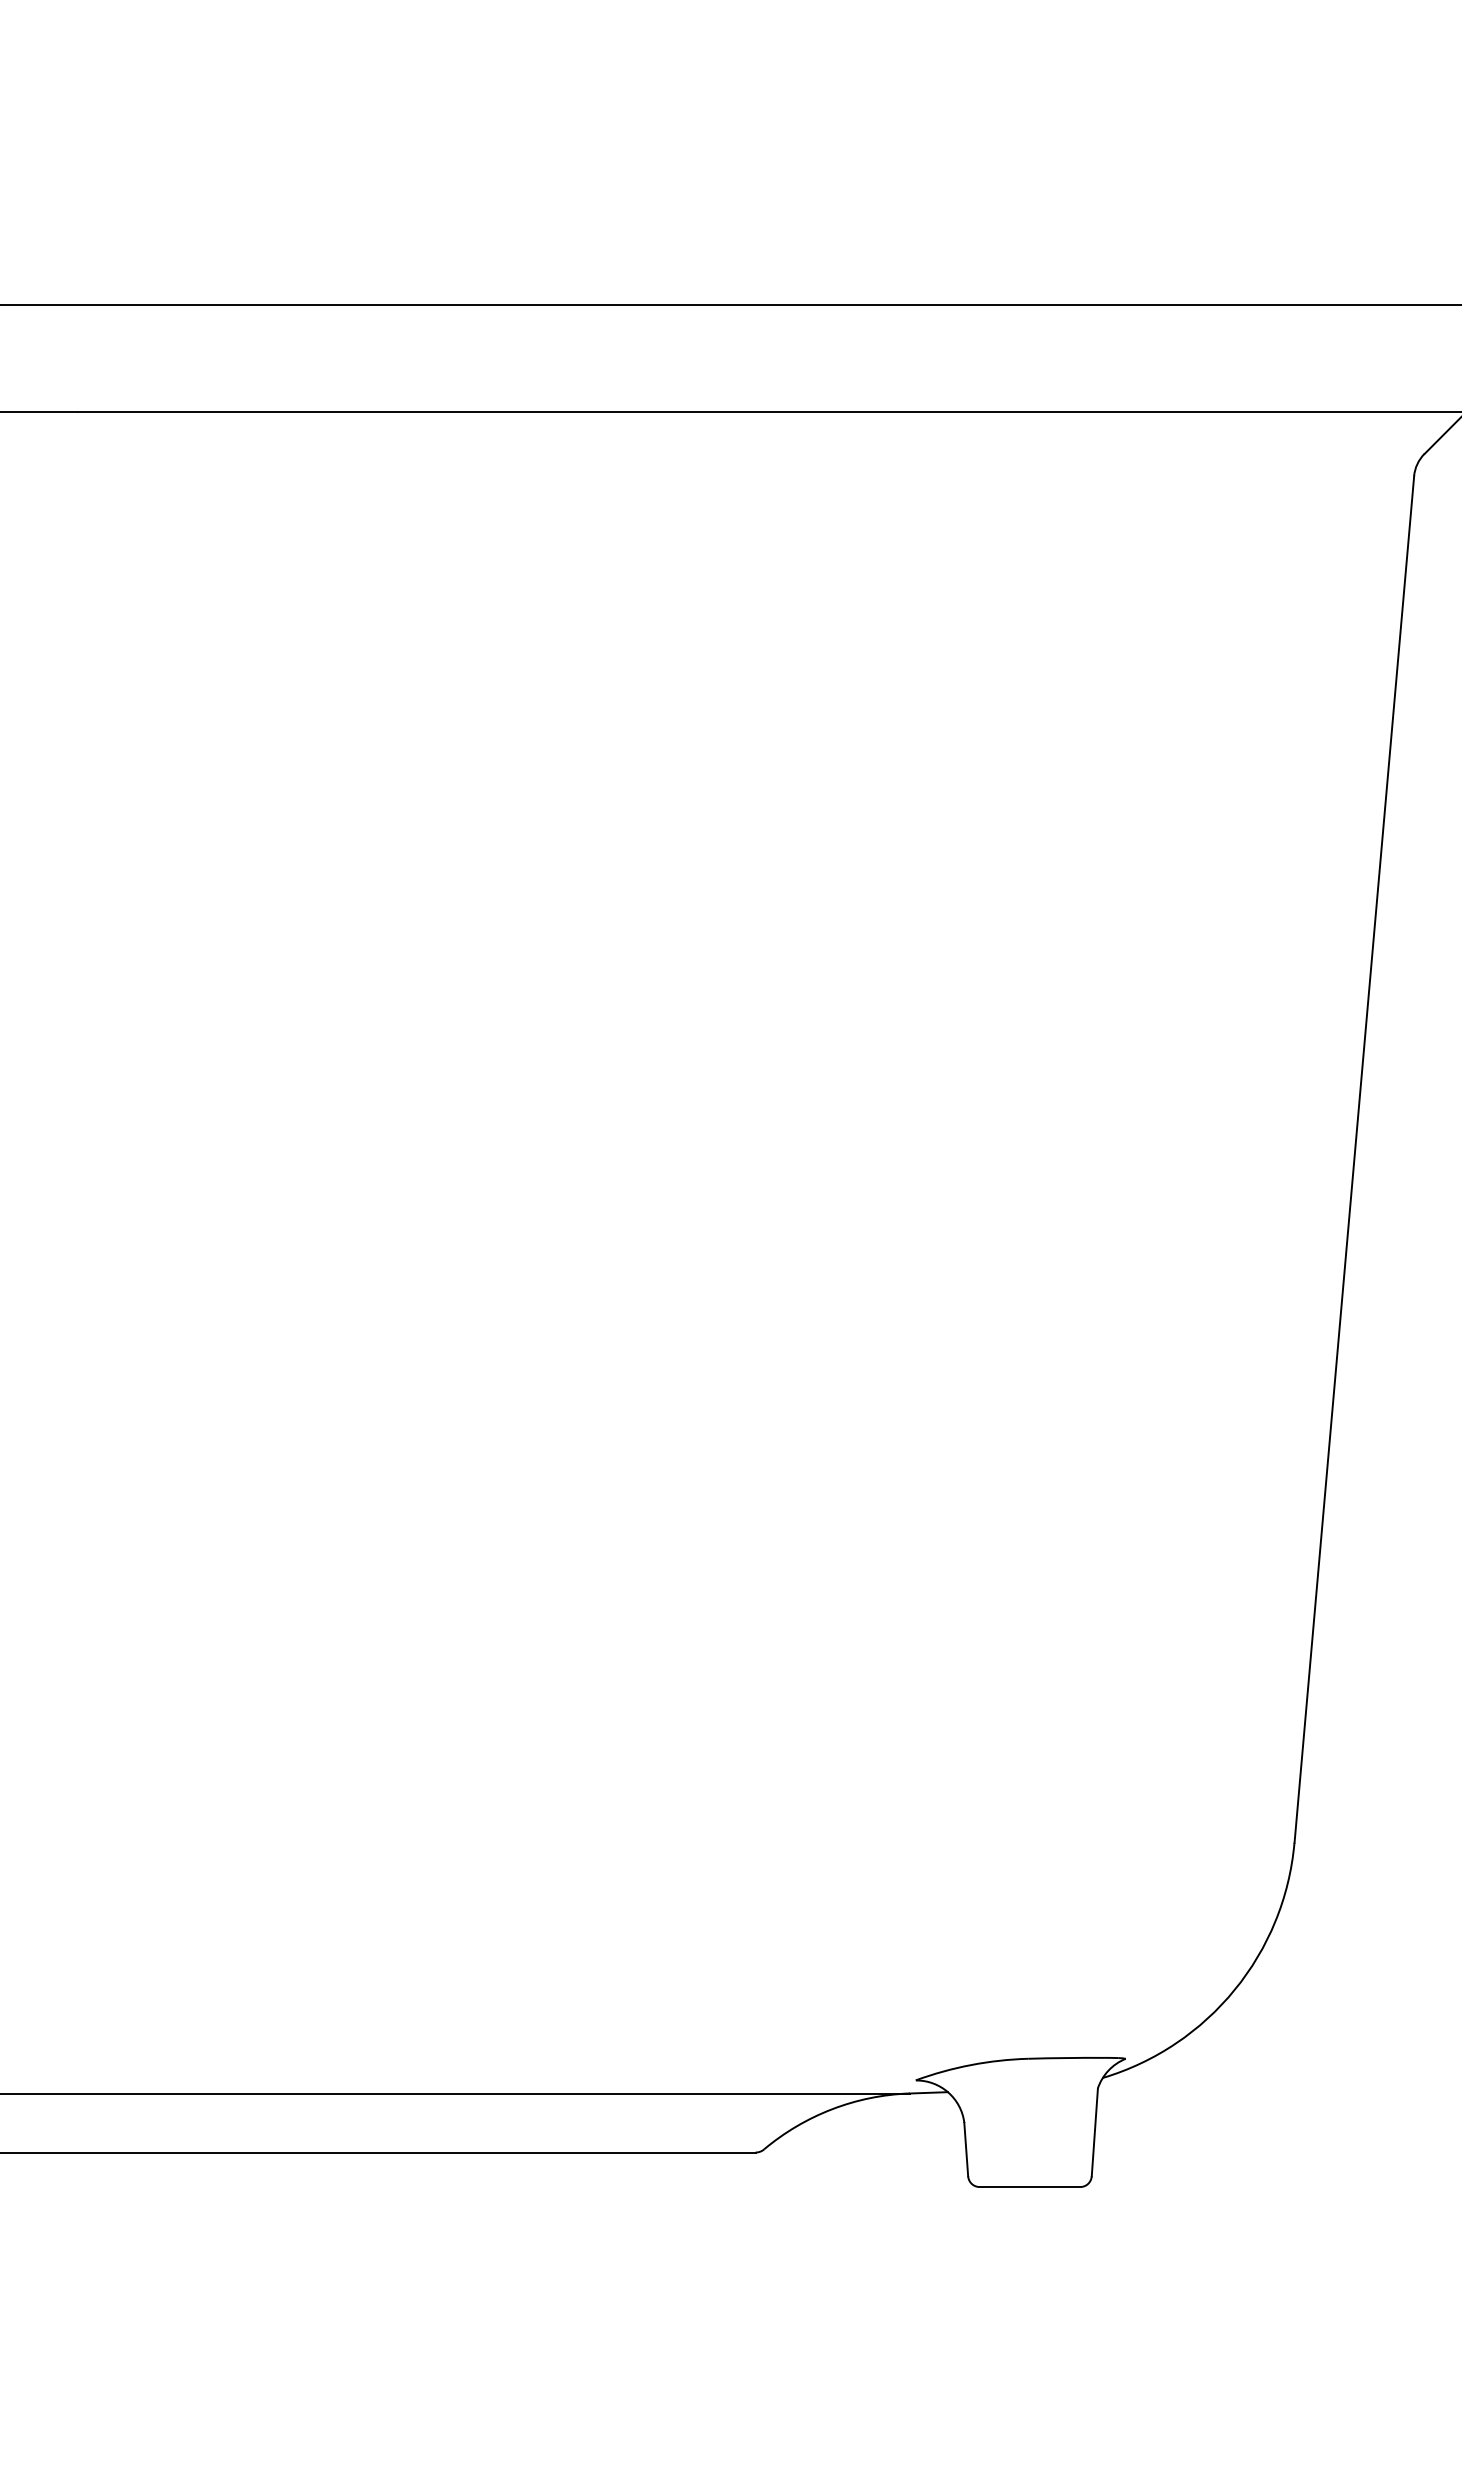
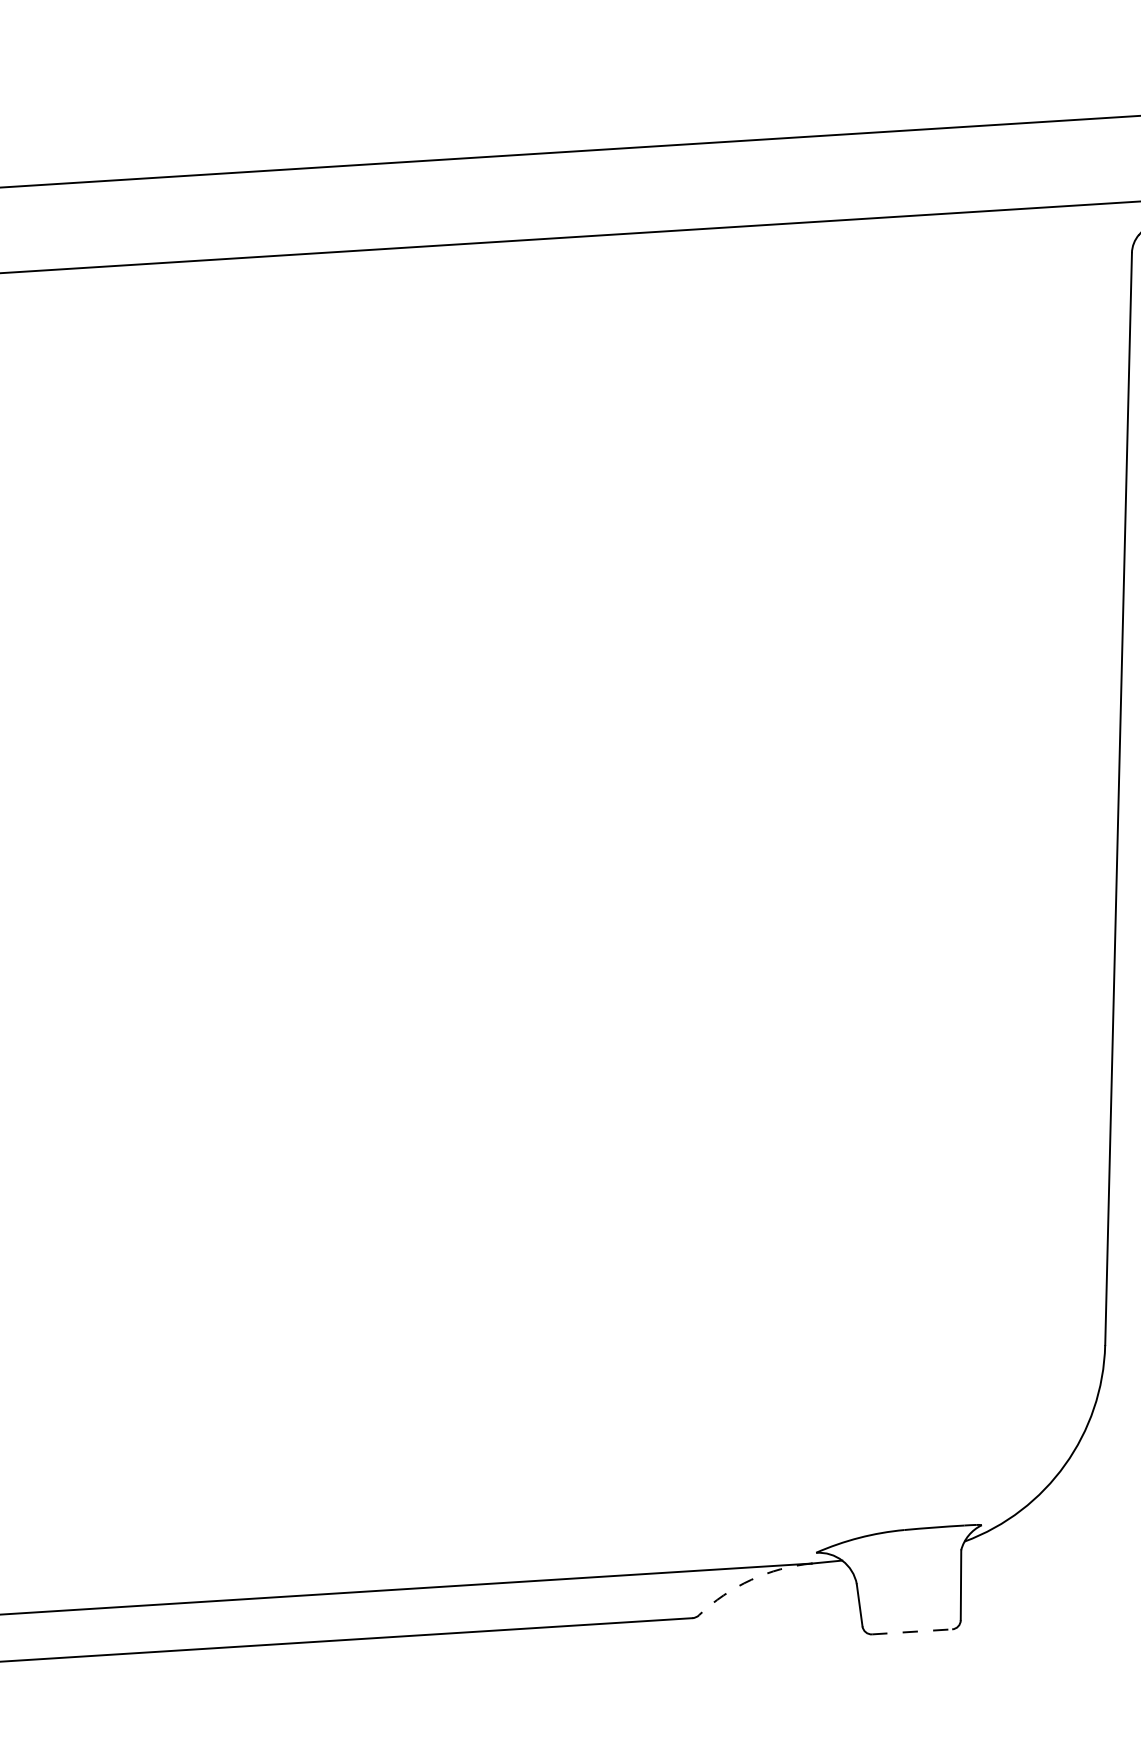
arc: (832, 2109) -> (751, 1580), solid -> dashed
line: (1030, 2187) -> (912, 1632), solid -> dashed

